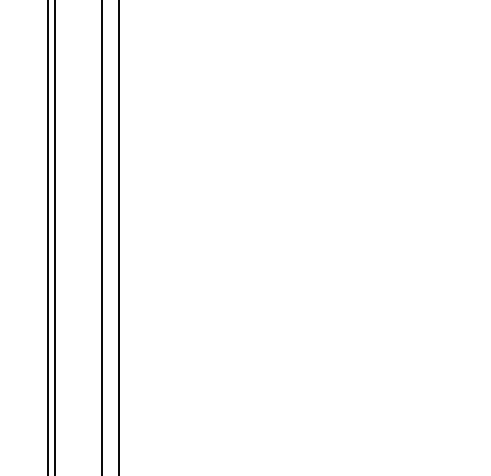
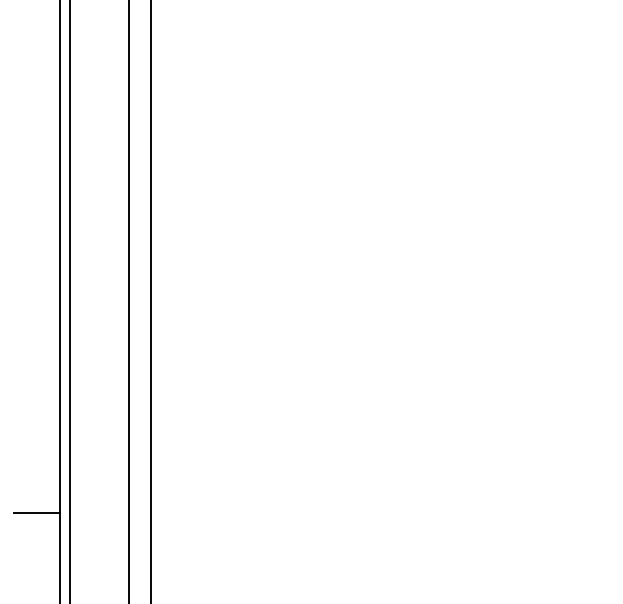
line: (28, 403) -> (36, 512), added

